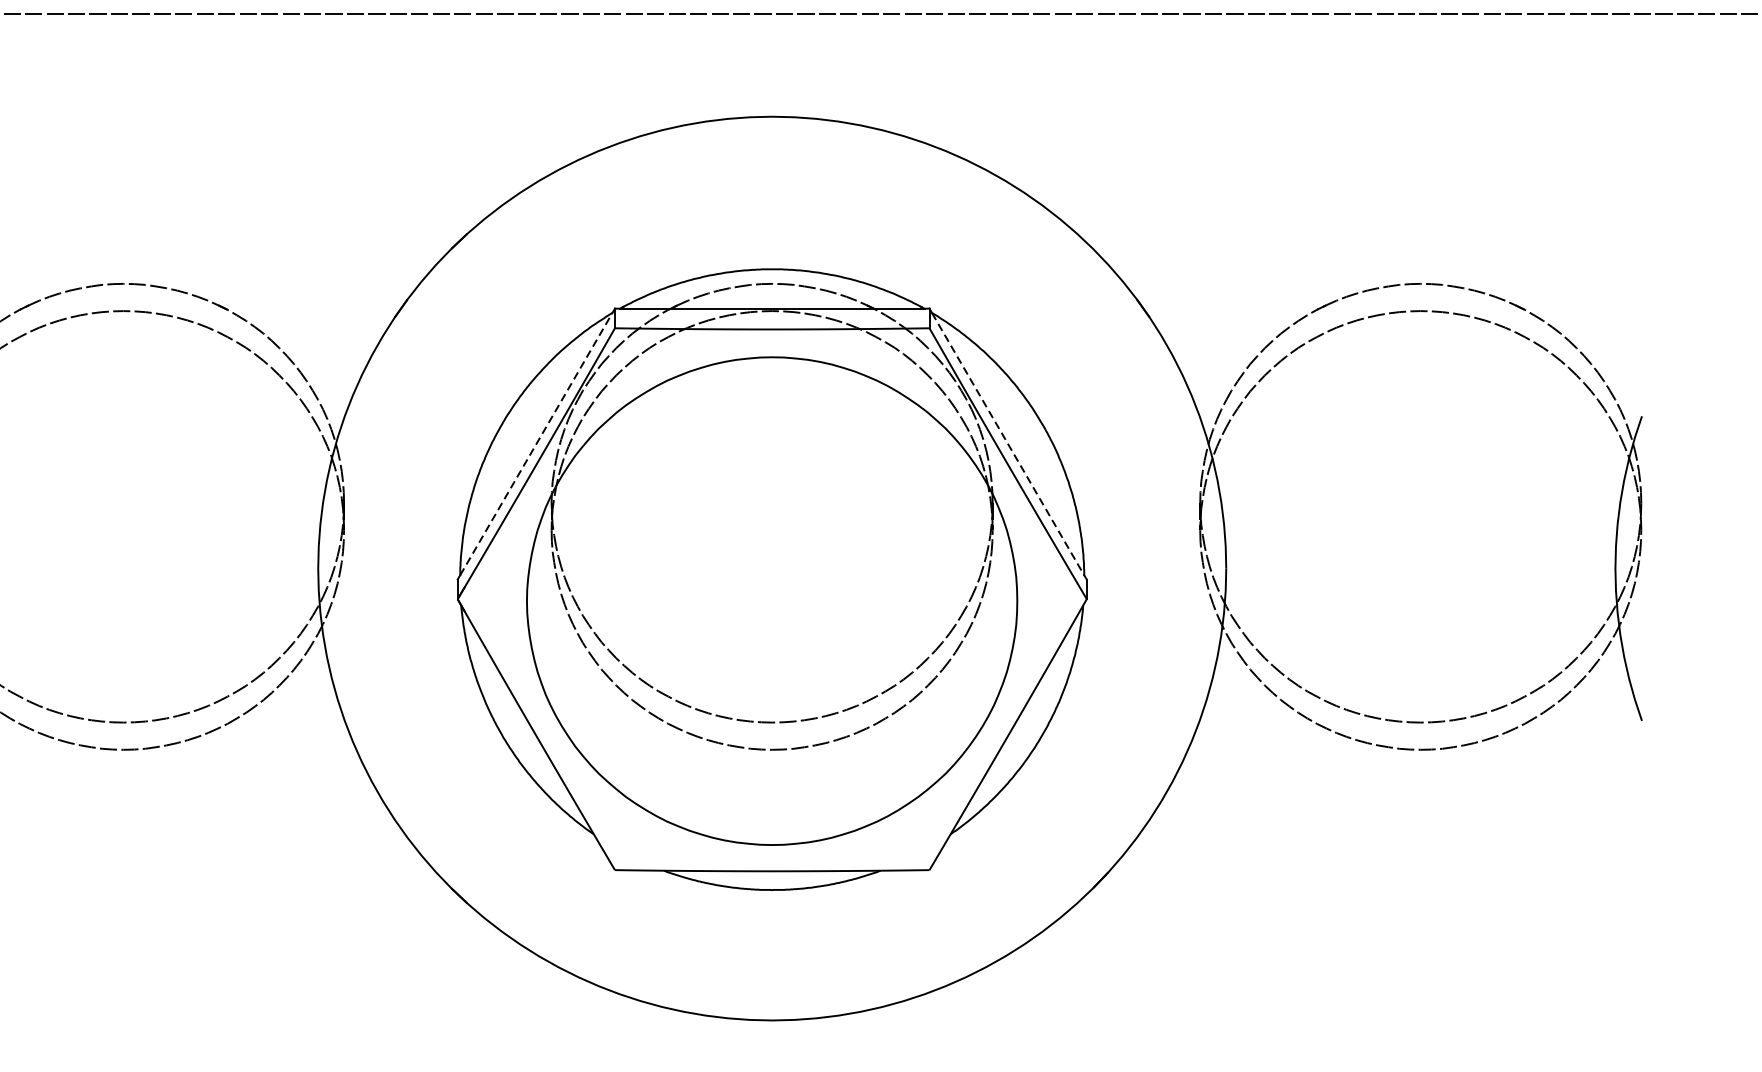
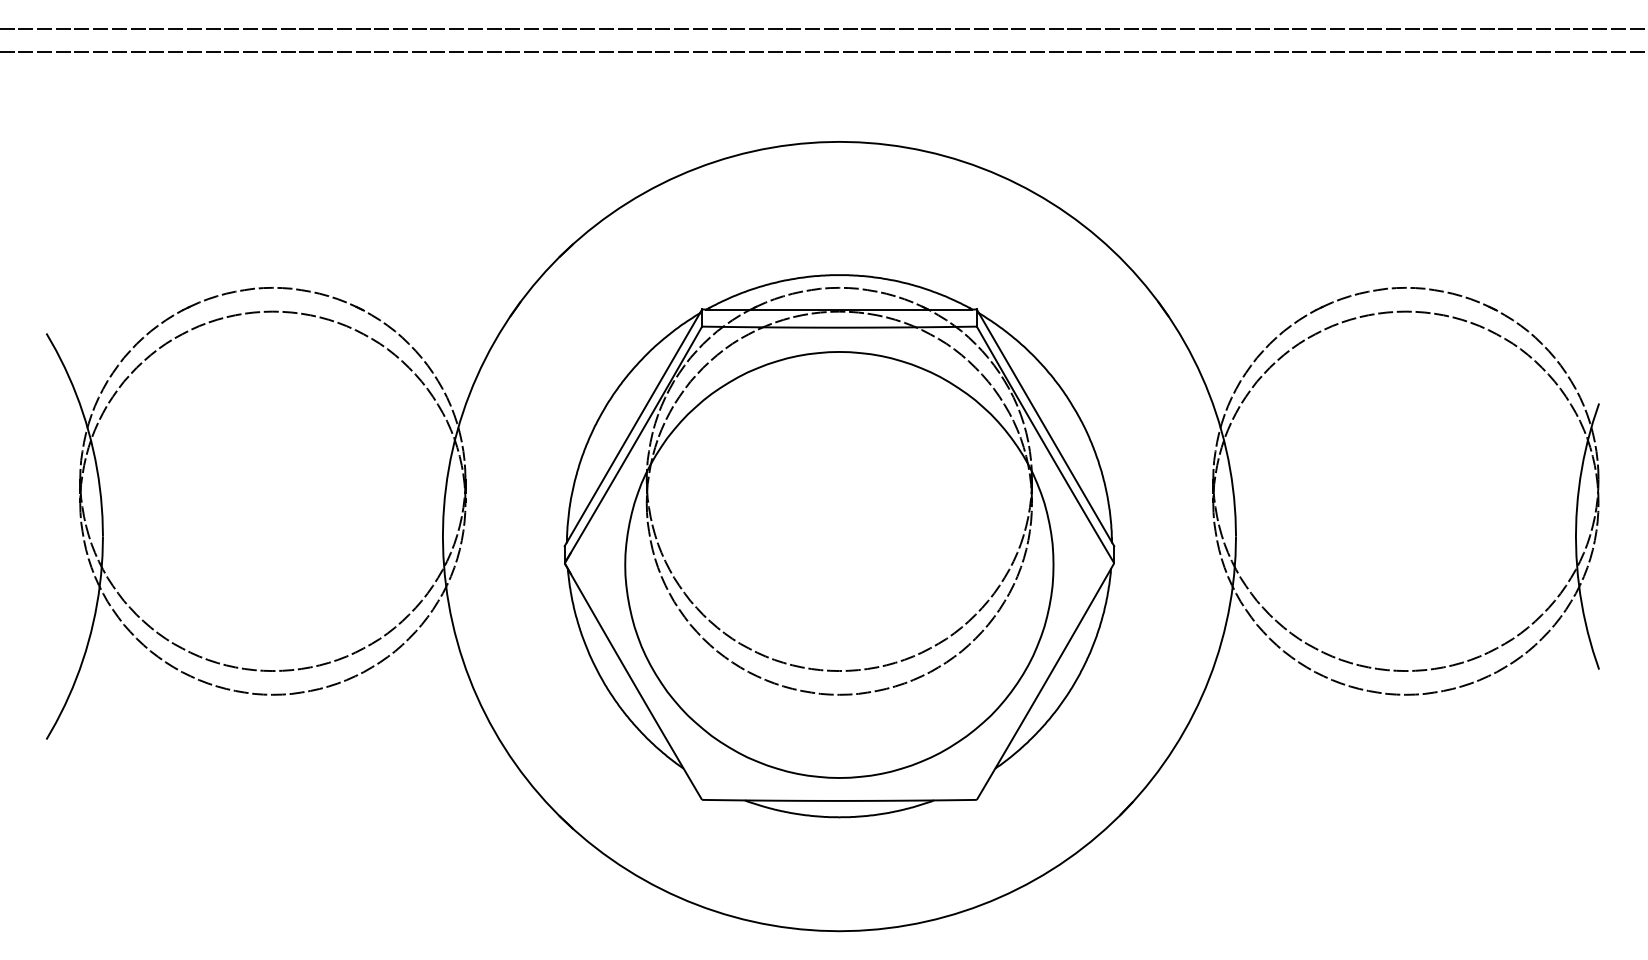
line: (536, 443) -> (633, 427), dashed -> solid
line: (1008, 444) -> (1045, 428), dashed -> solid

